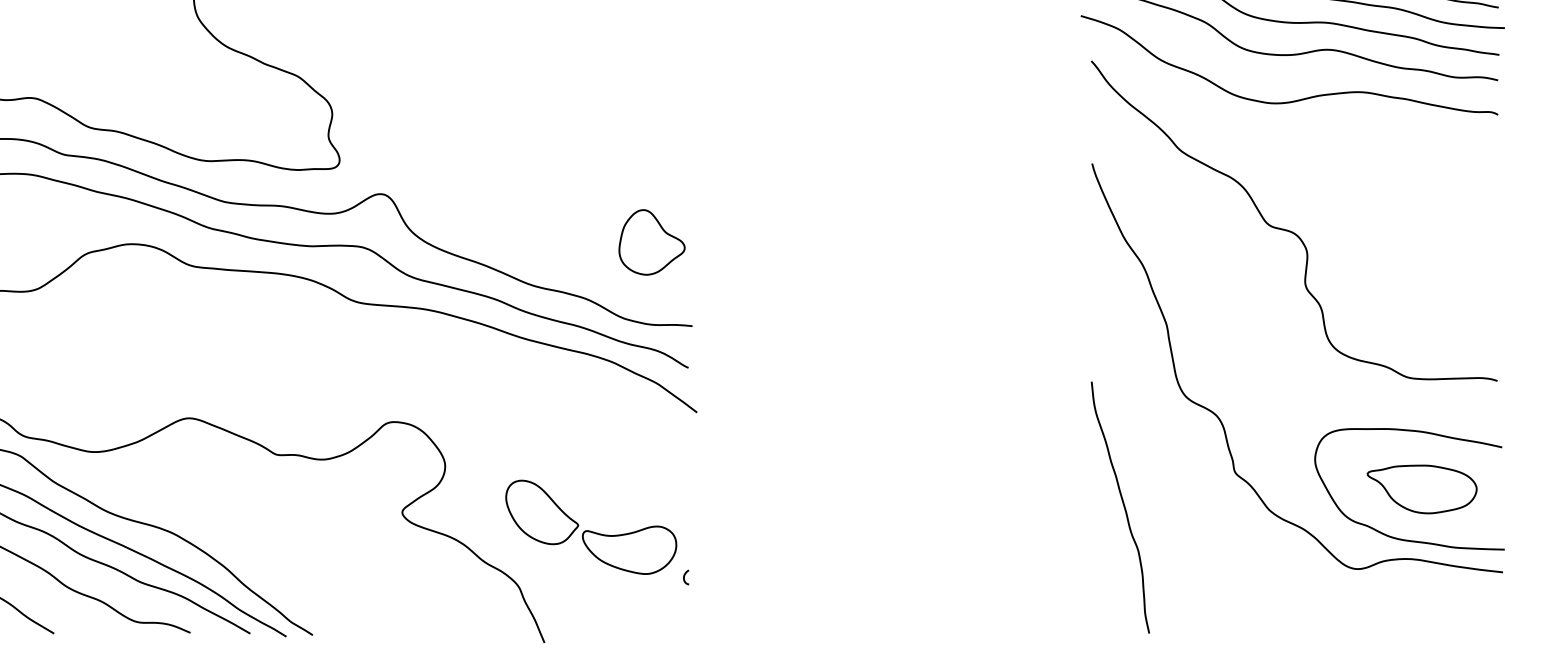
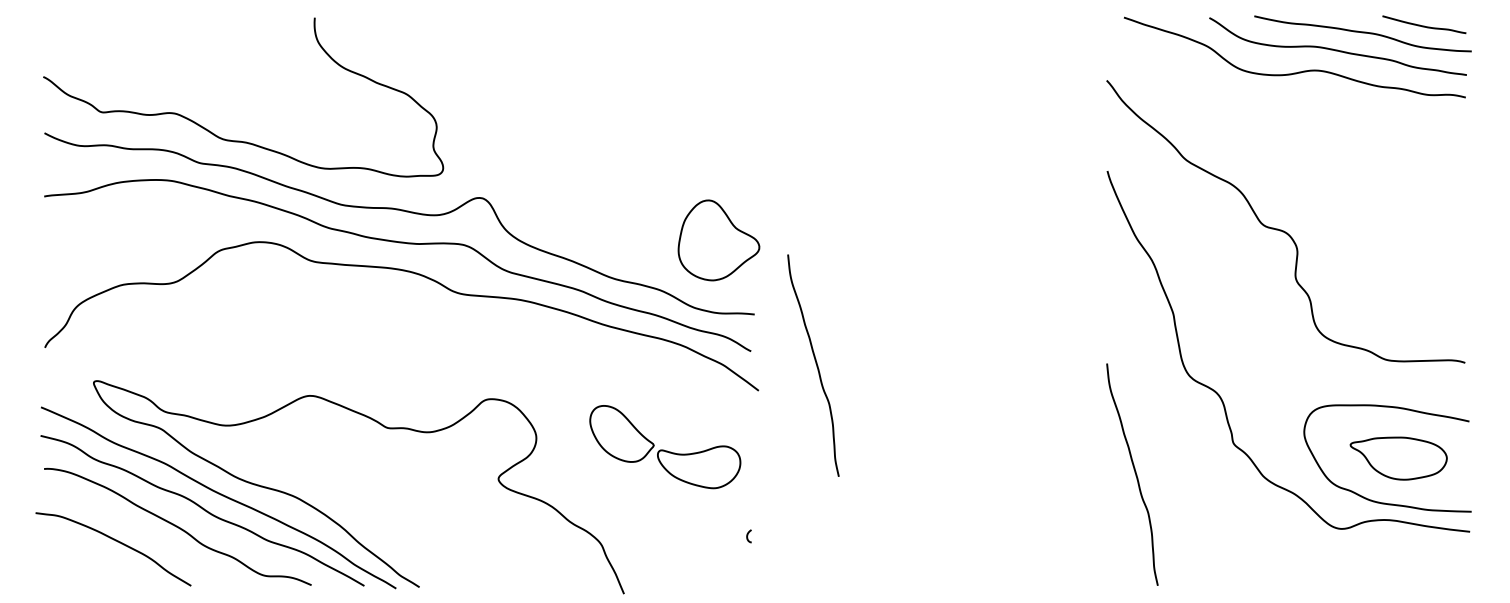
curve: (1296, 99) -> (1287, 114), removed
part: (651, 242) -> (718, 240), size x1.4
curve: (761, 381) -> (815, 363), added
part: (591, 527) -> (665, 447), moved

